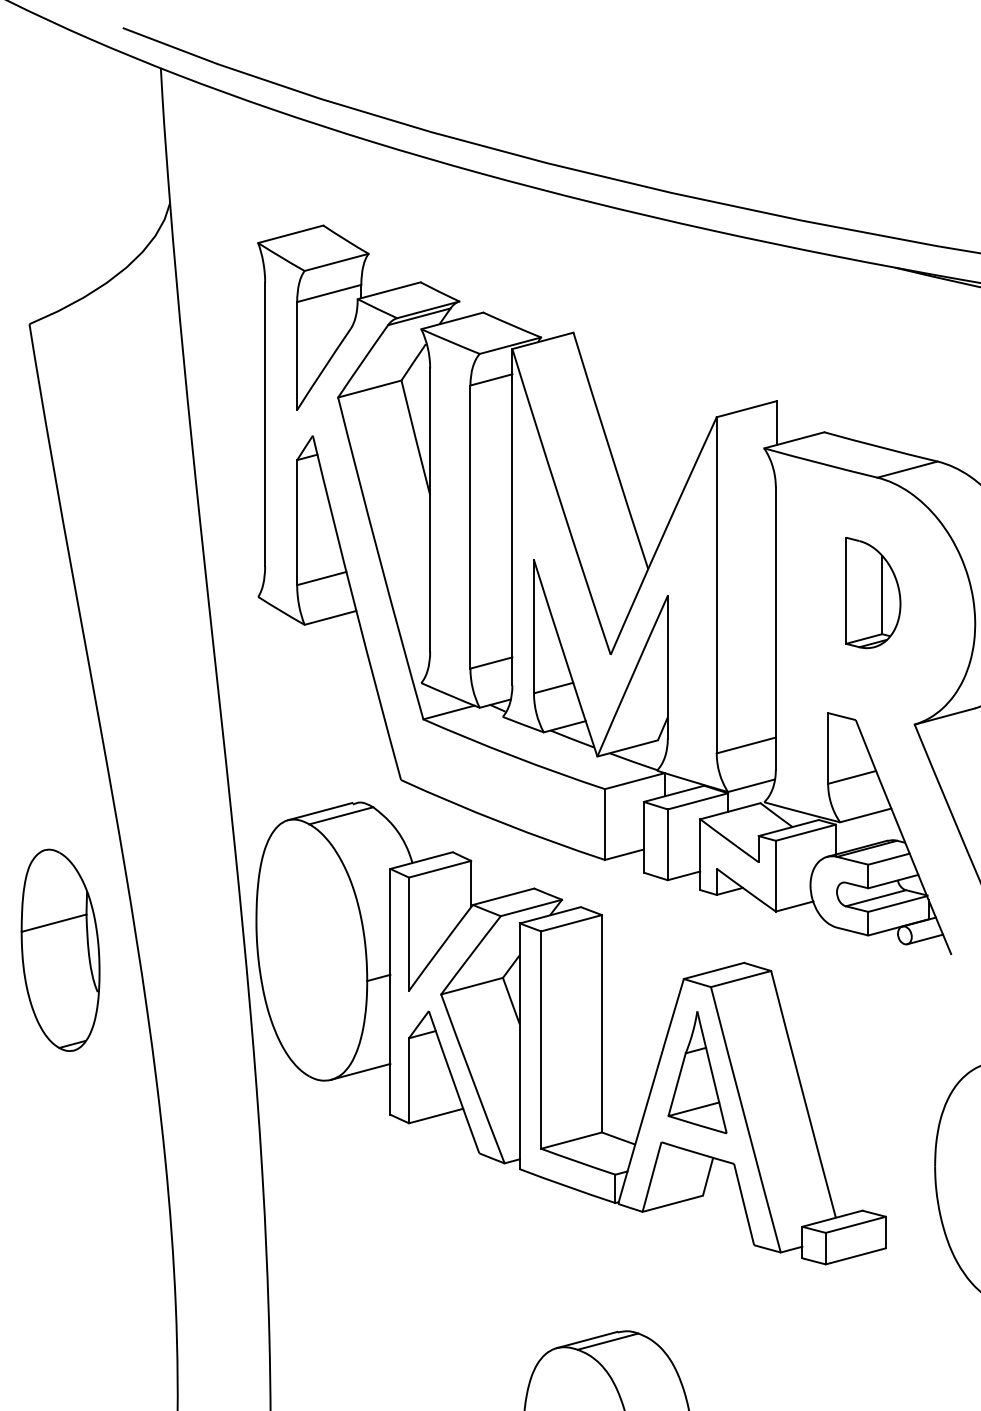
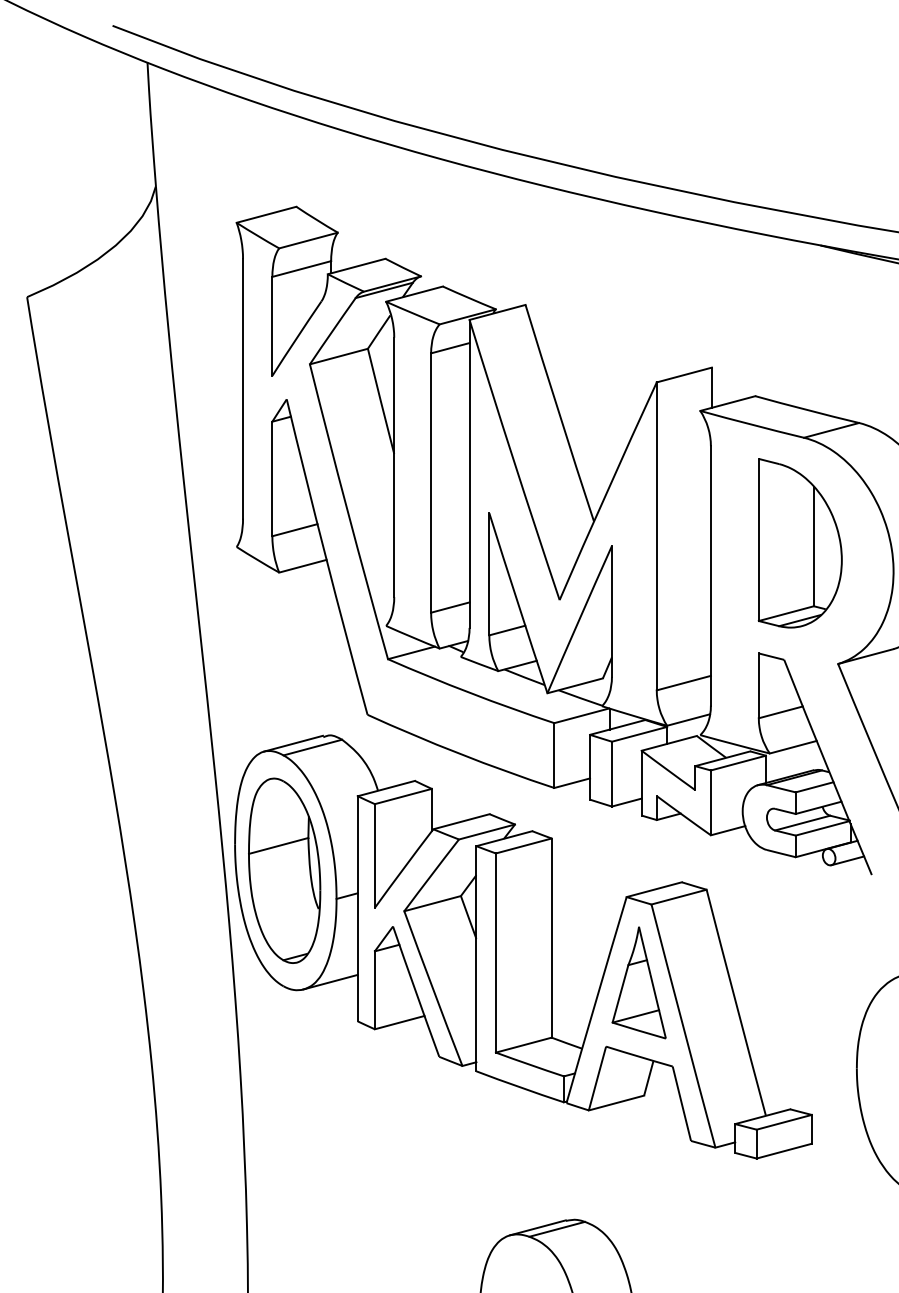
part: (872, 593) -> (799, 543), size x1.67
part: (60, 949) -> (284, 870), moved

